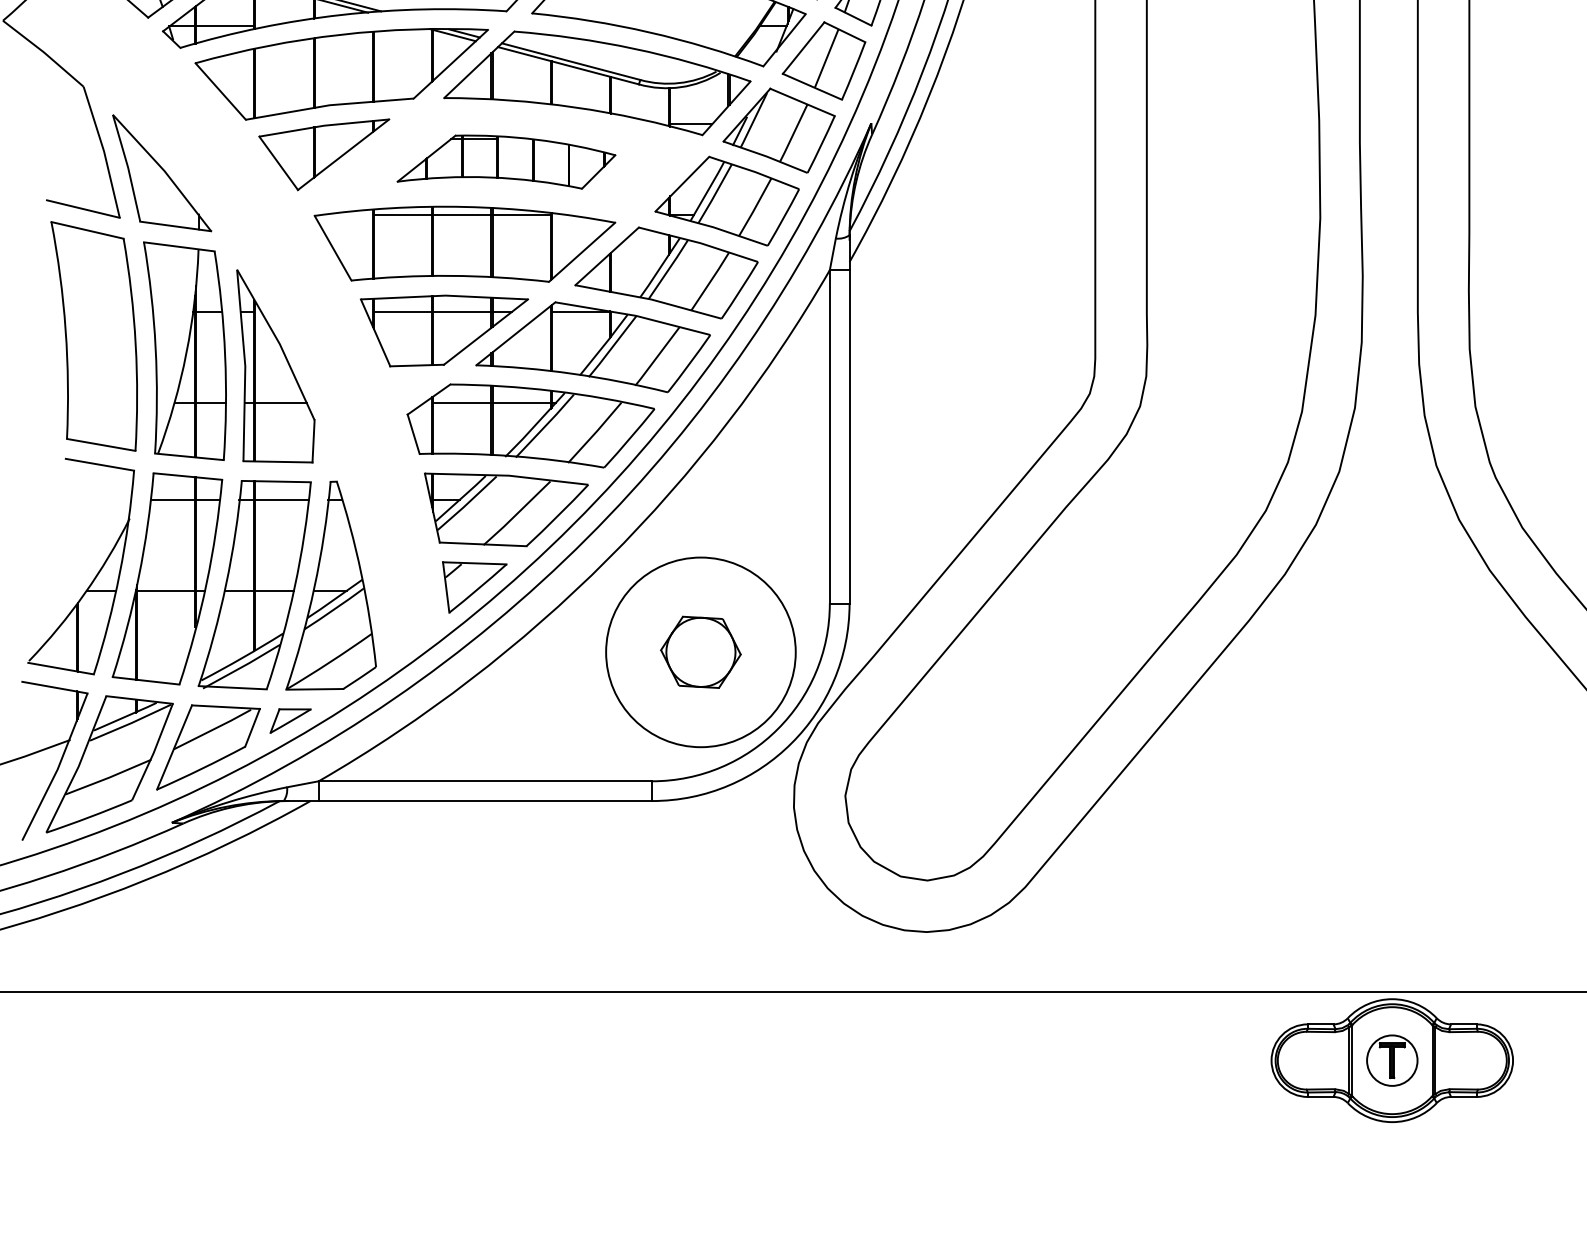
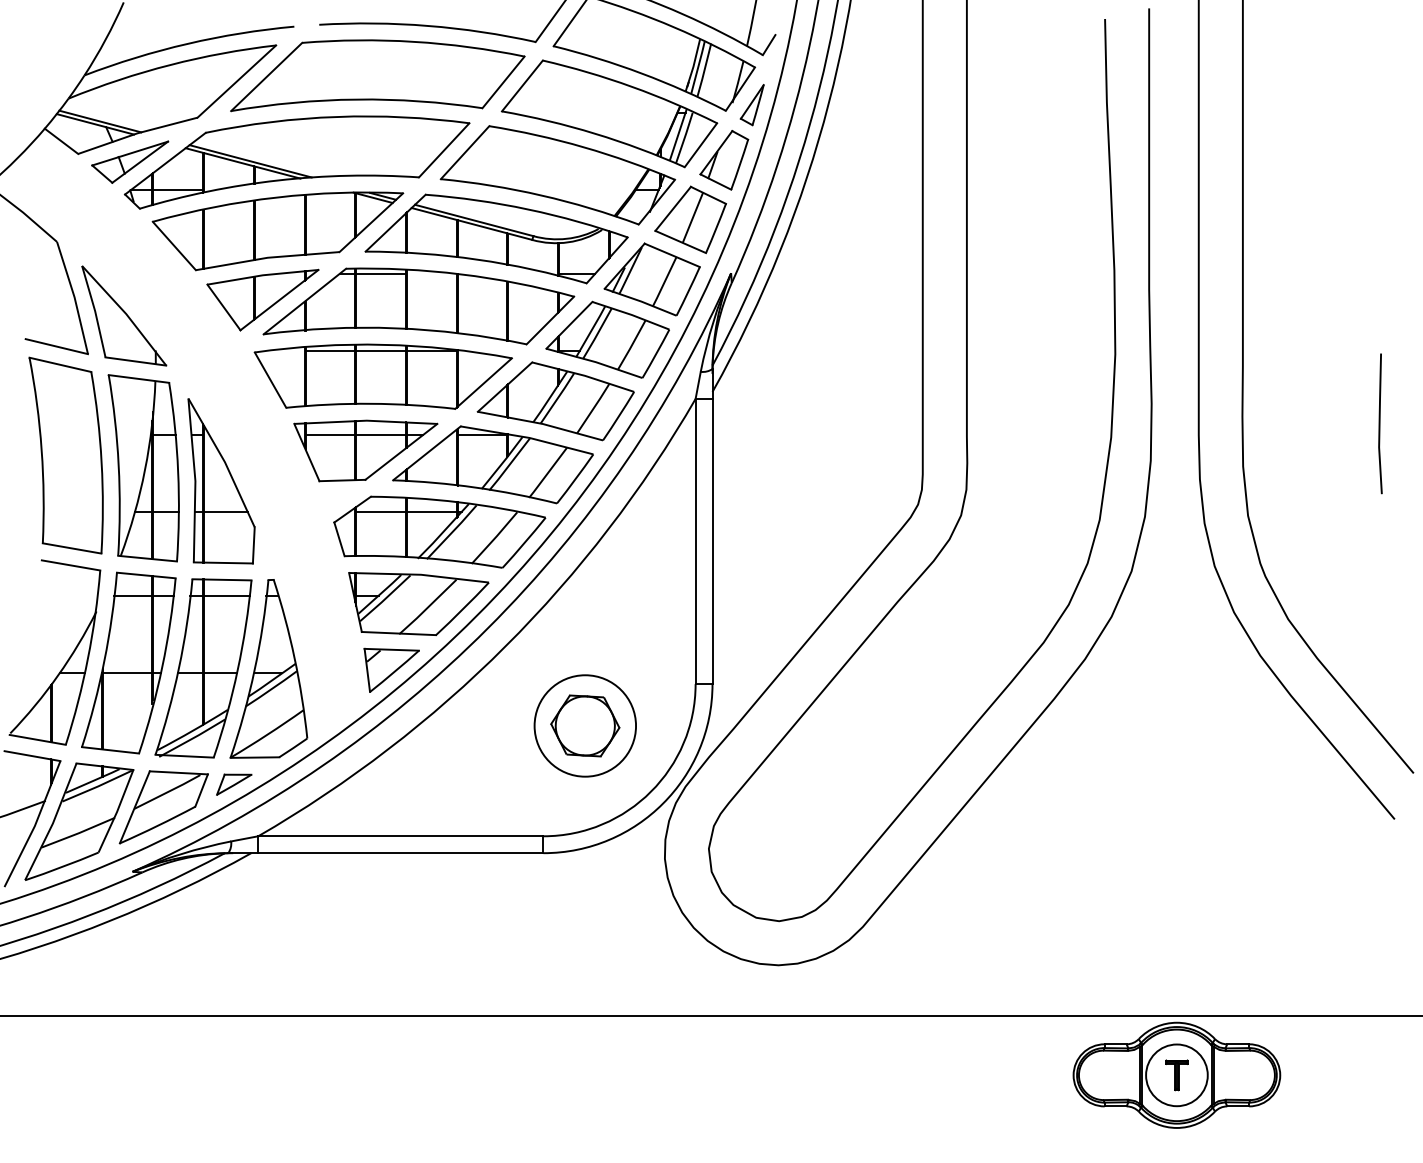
part: (506, 162) -> (418, 306), size x1.67
circle: (701, 651) -> (585, 725), size x0.62
circle: (1391, 1060) -> (1176, 1075), size x1.43

